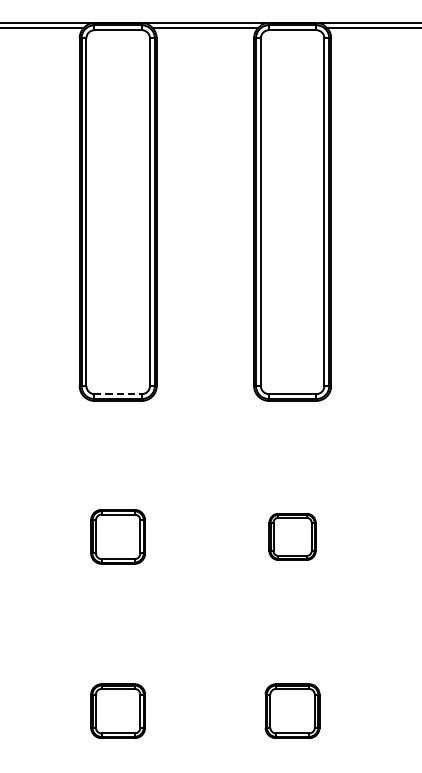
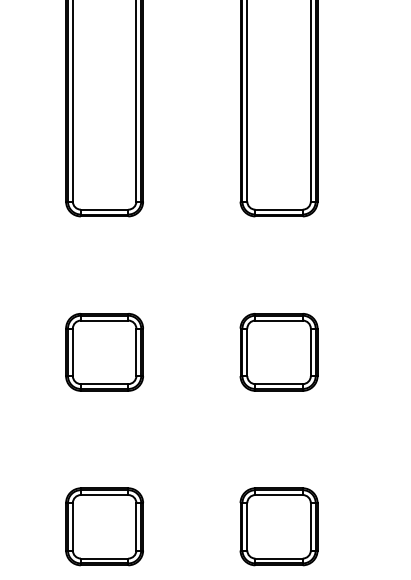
line: (118, 394) -> (104, 210), dashed -> solid
part: (117, 536) -> (103, 352), size x1.43
part: (292, 536) -> (278, 352), size x1.67
part: (117, 710) -> (103, 526), size x1.43
part: (292, 710) -> (278, 526), size x1.43

